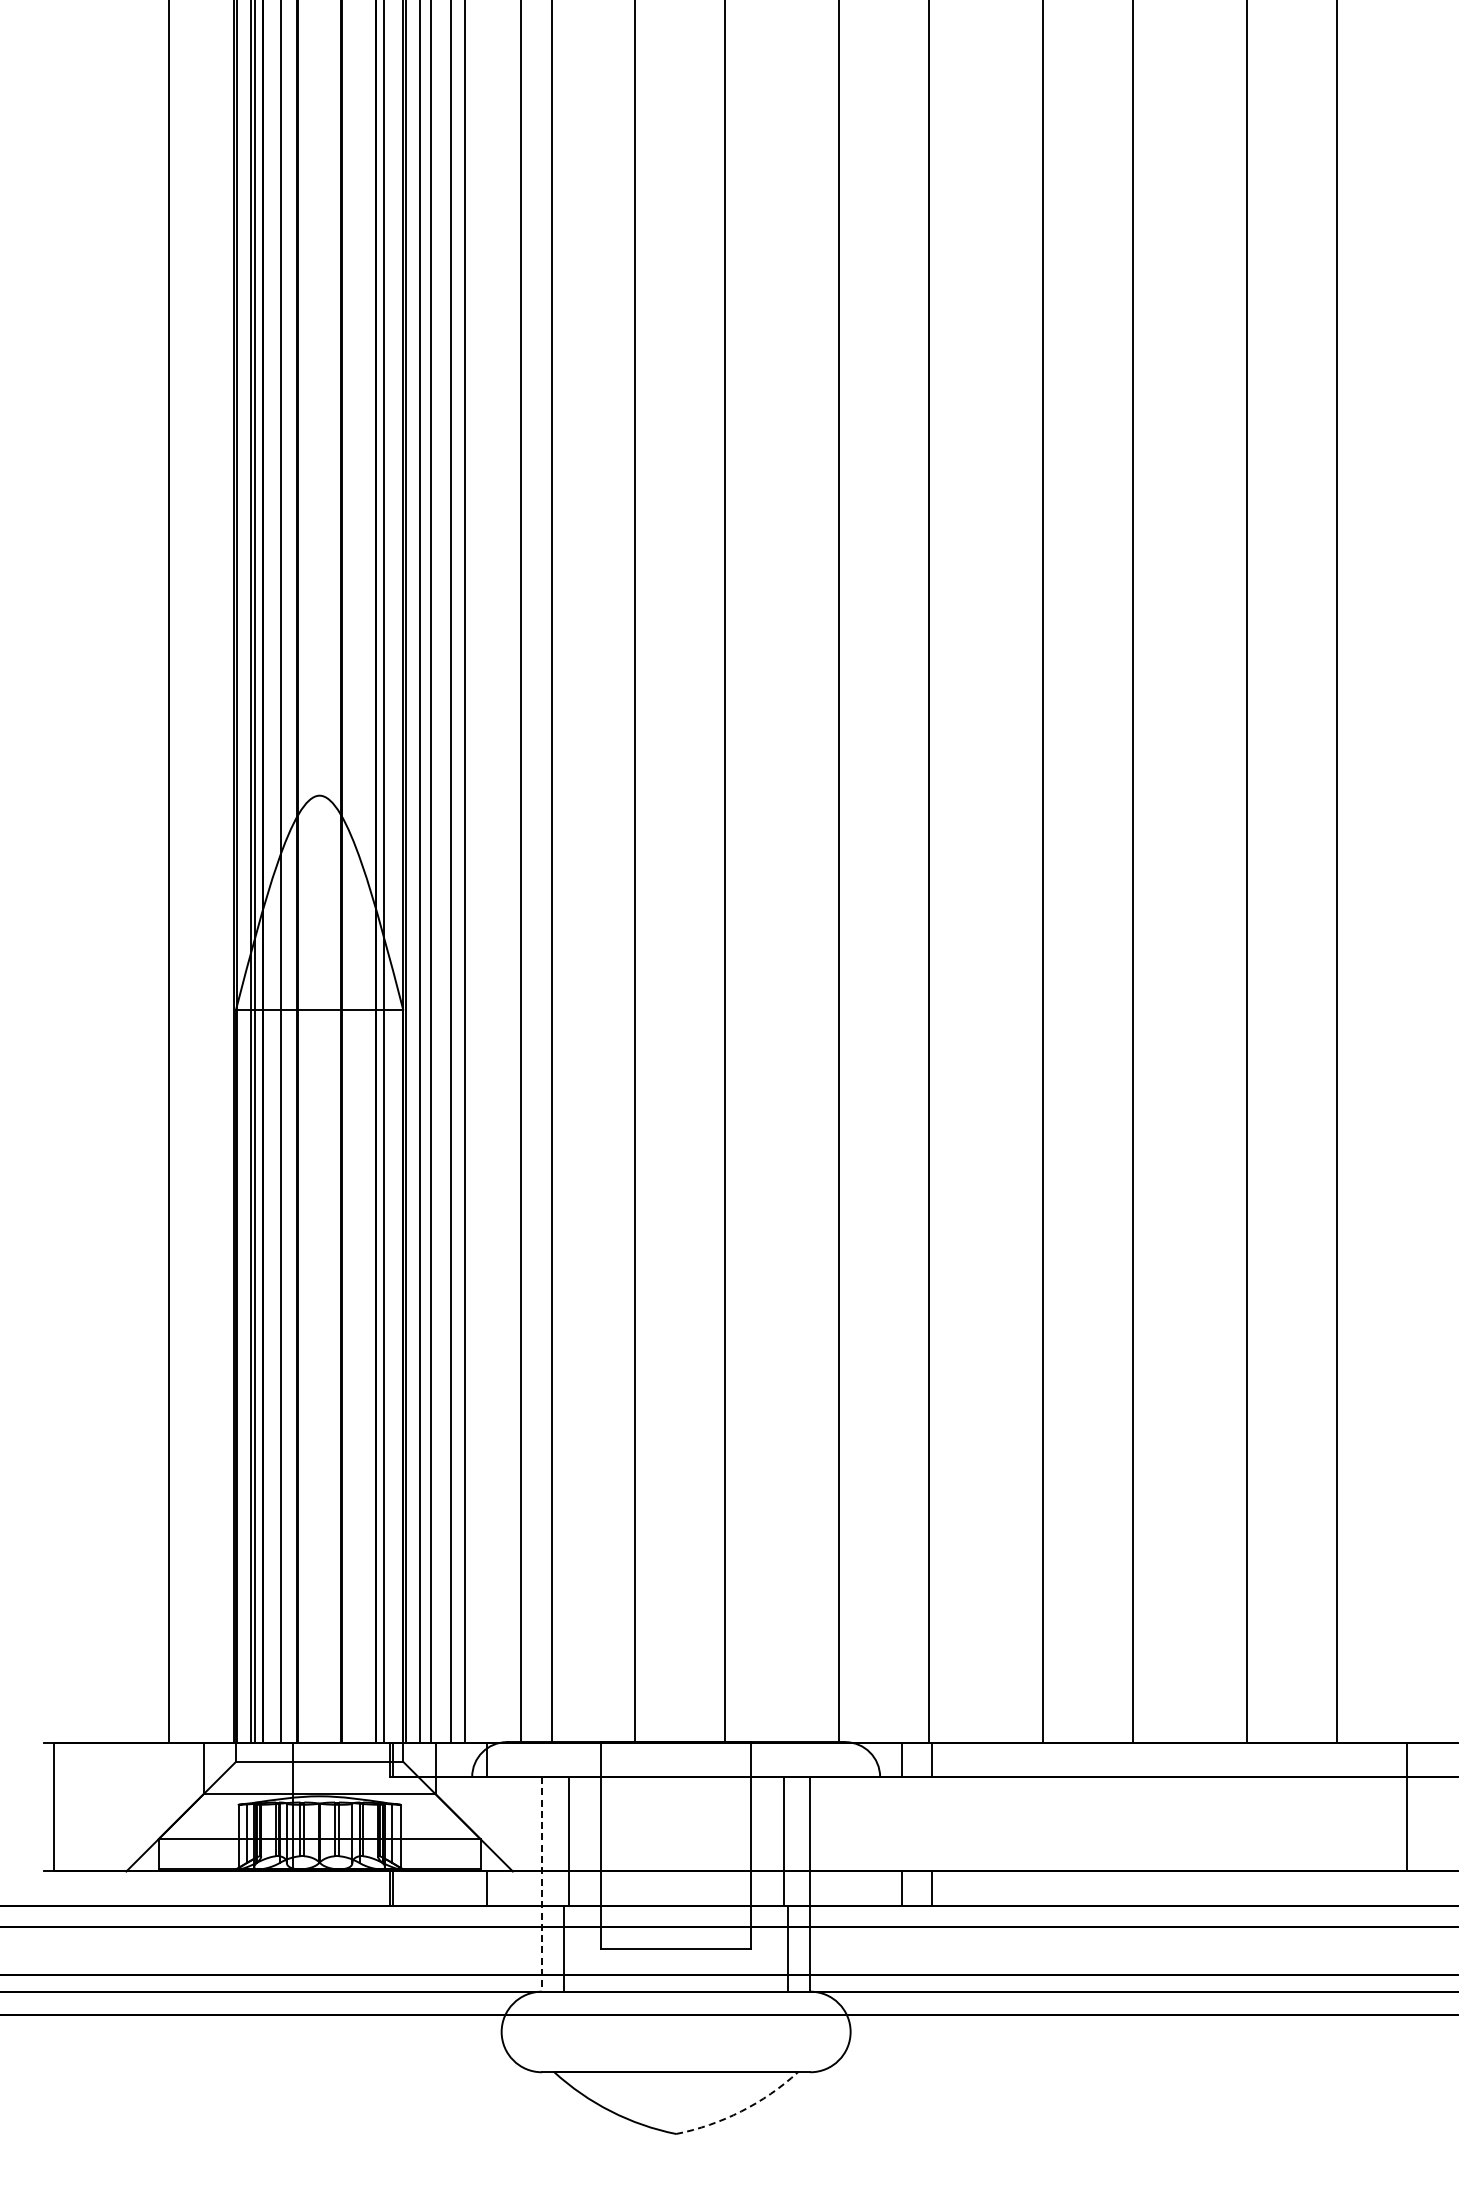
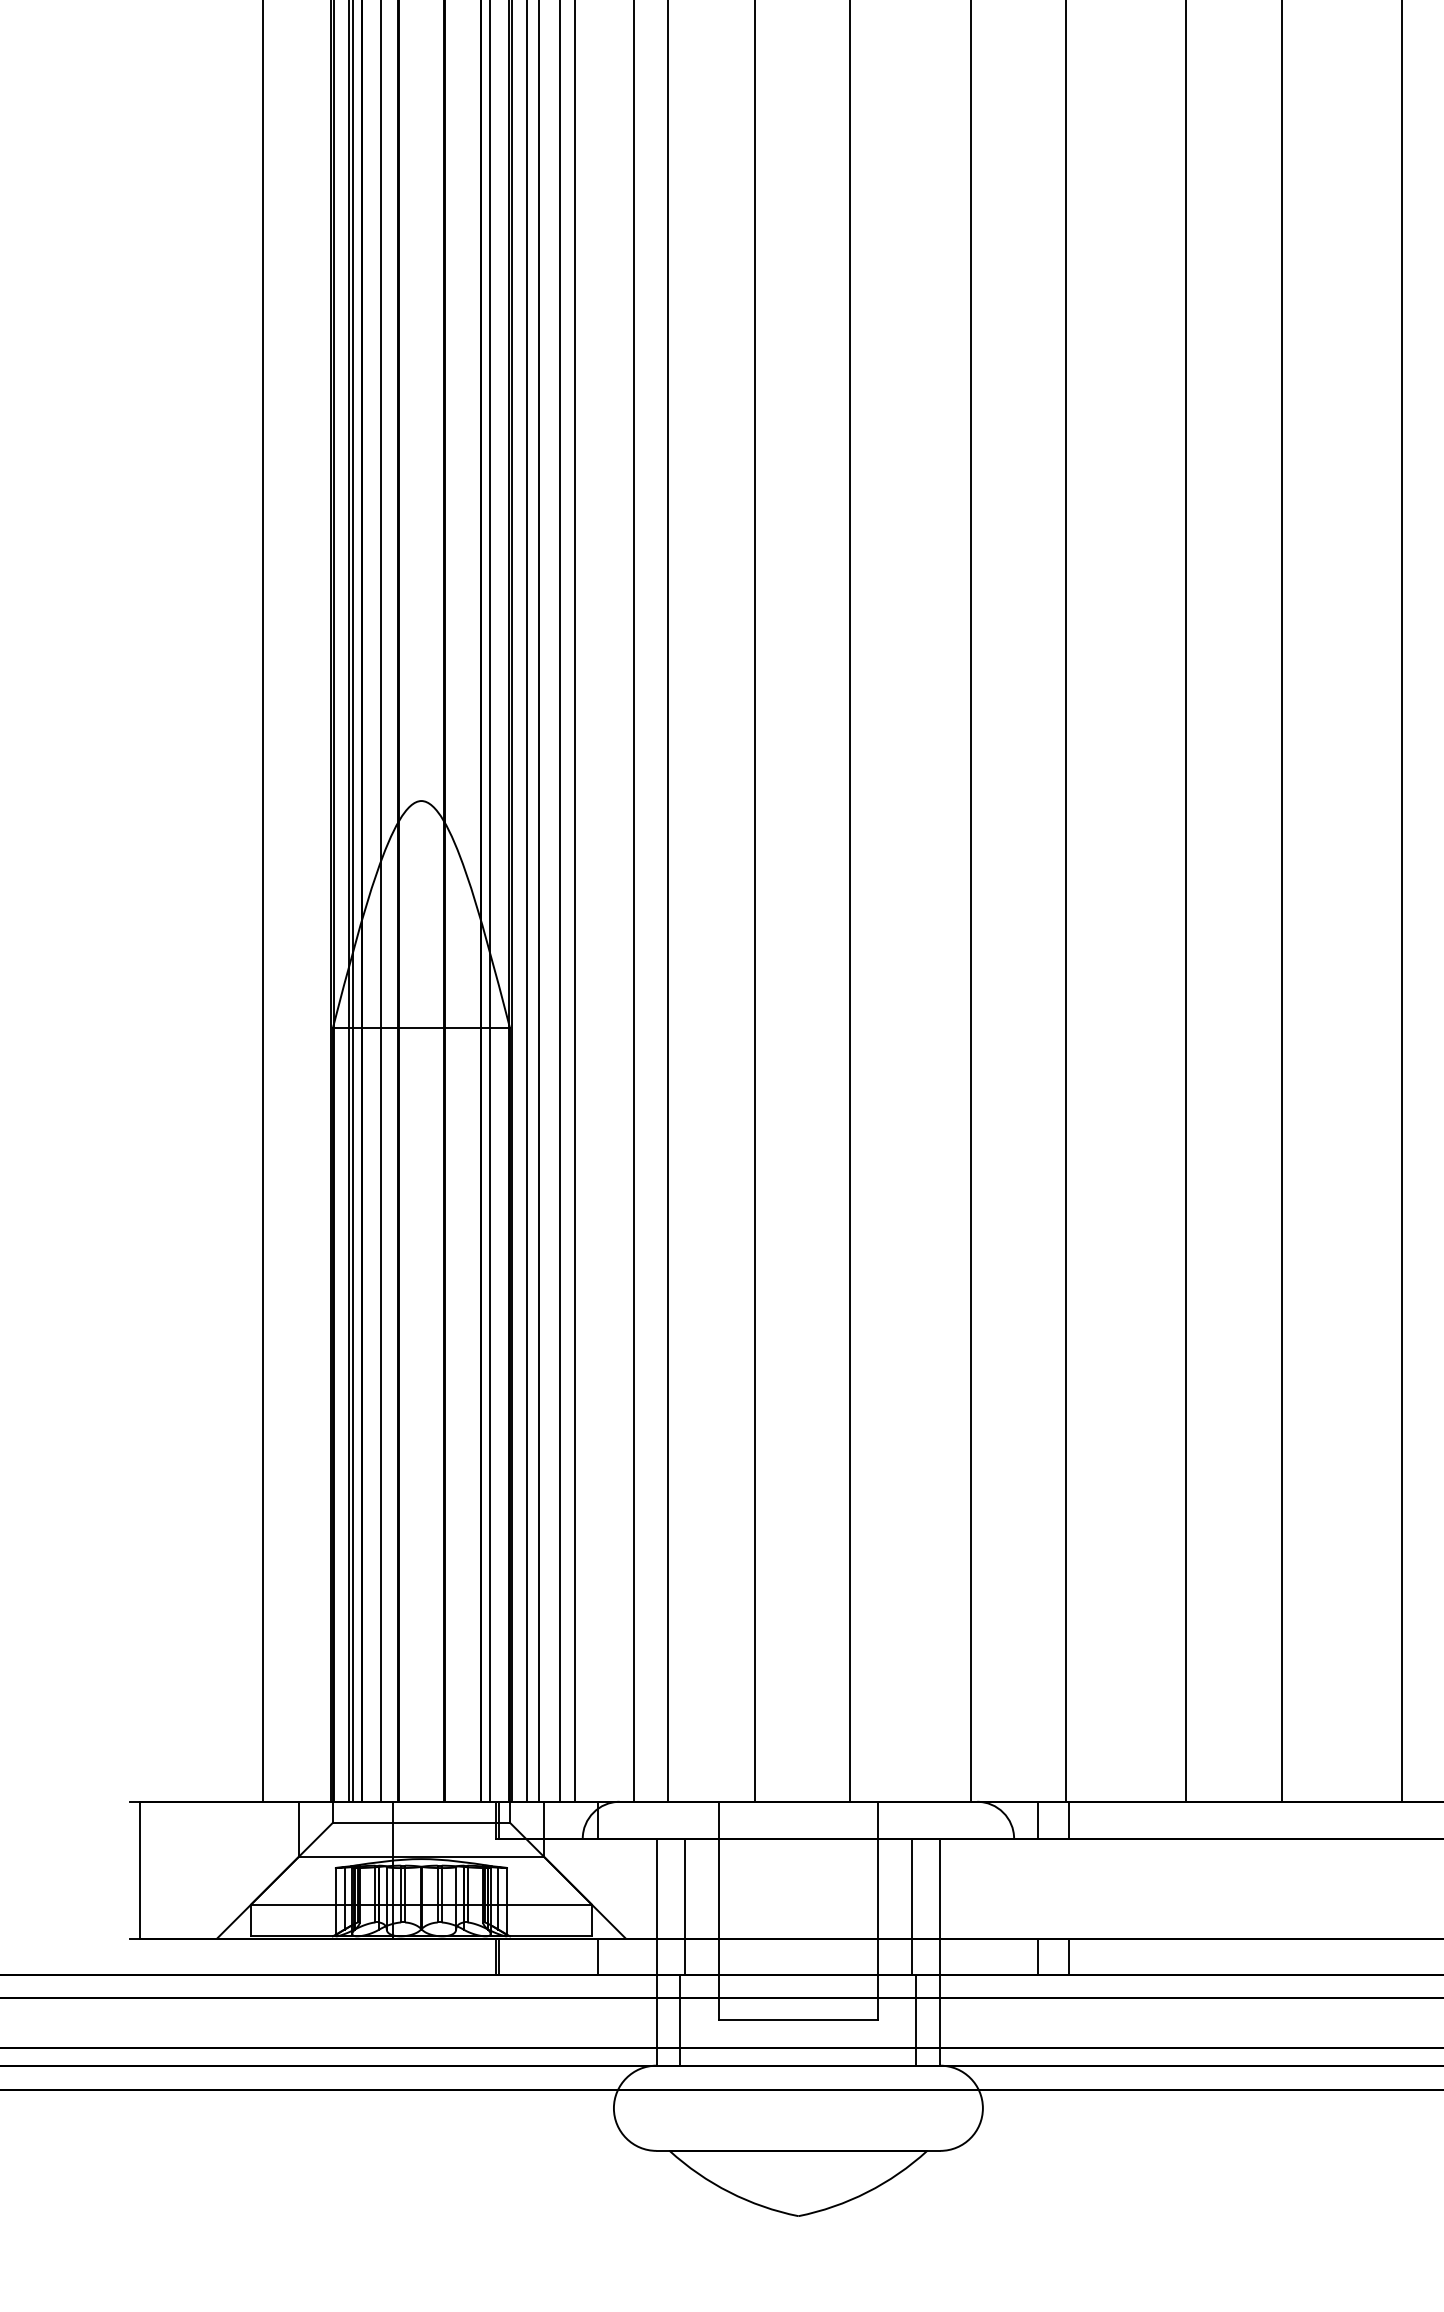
line: (541, 1884) -> (656, 1952), dashed -> solid
arc: (741, 2111) -> (867, 2192), dashed -> solid

